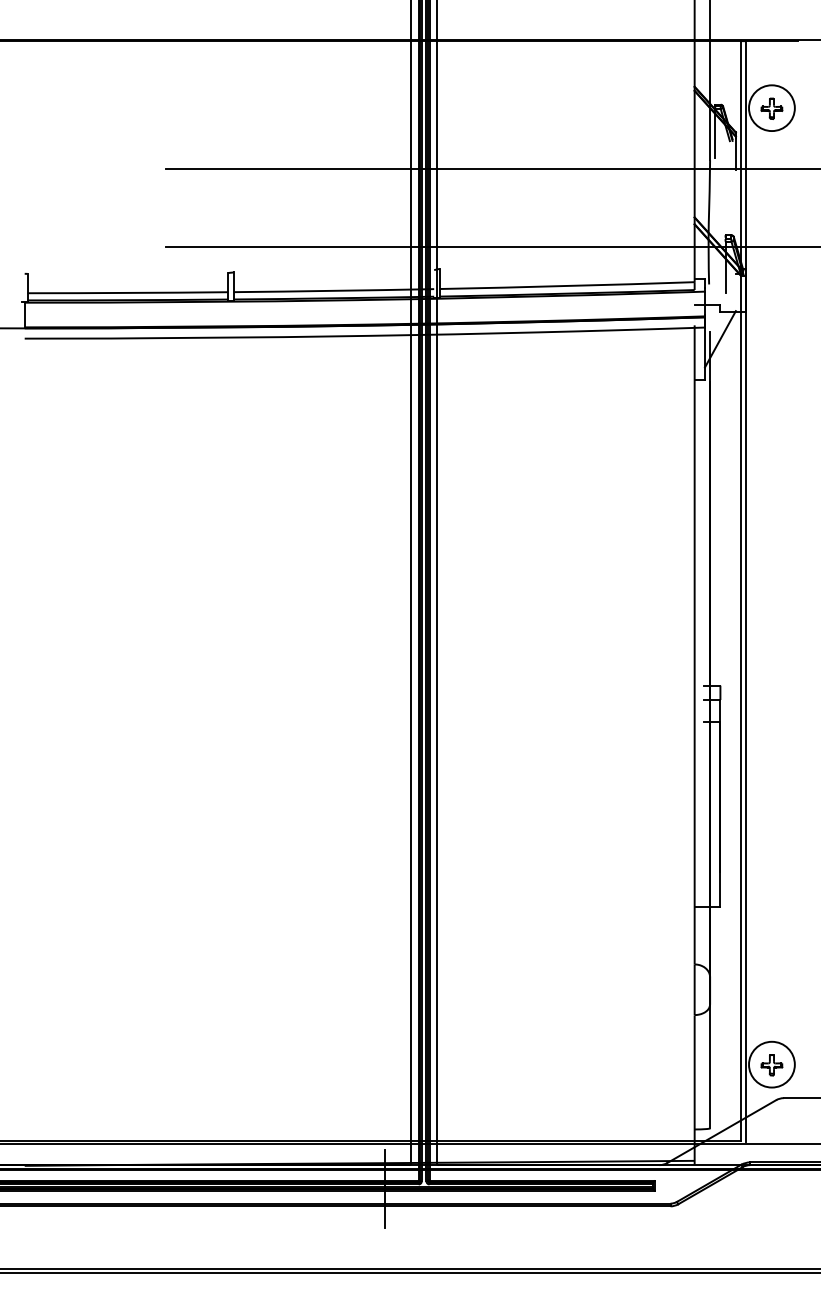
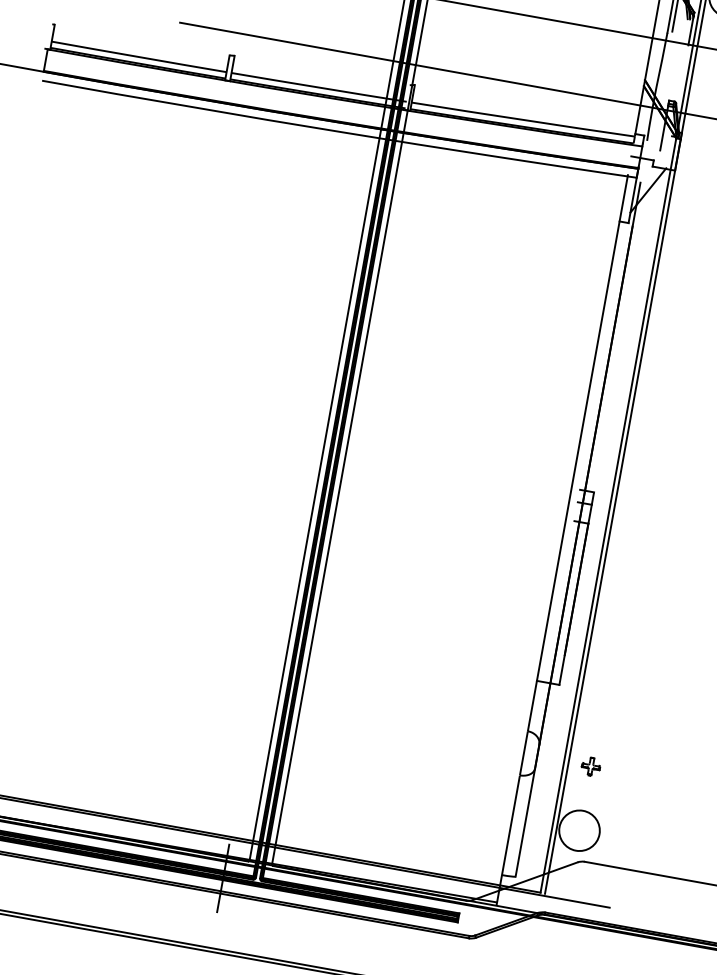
part: (771, 1065) -> (590, 766), moved

